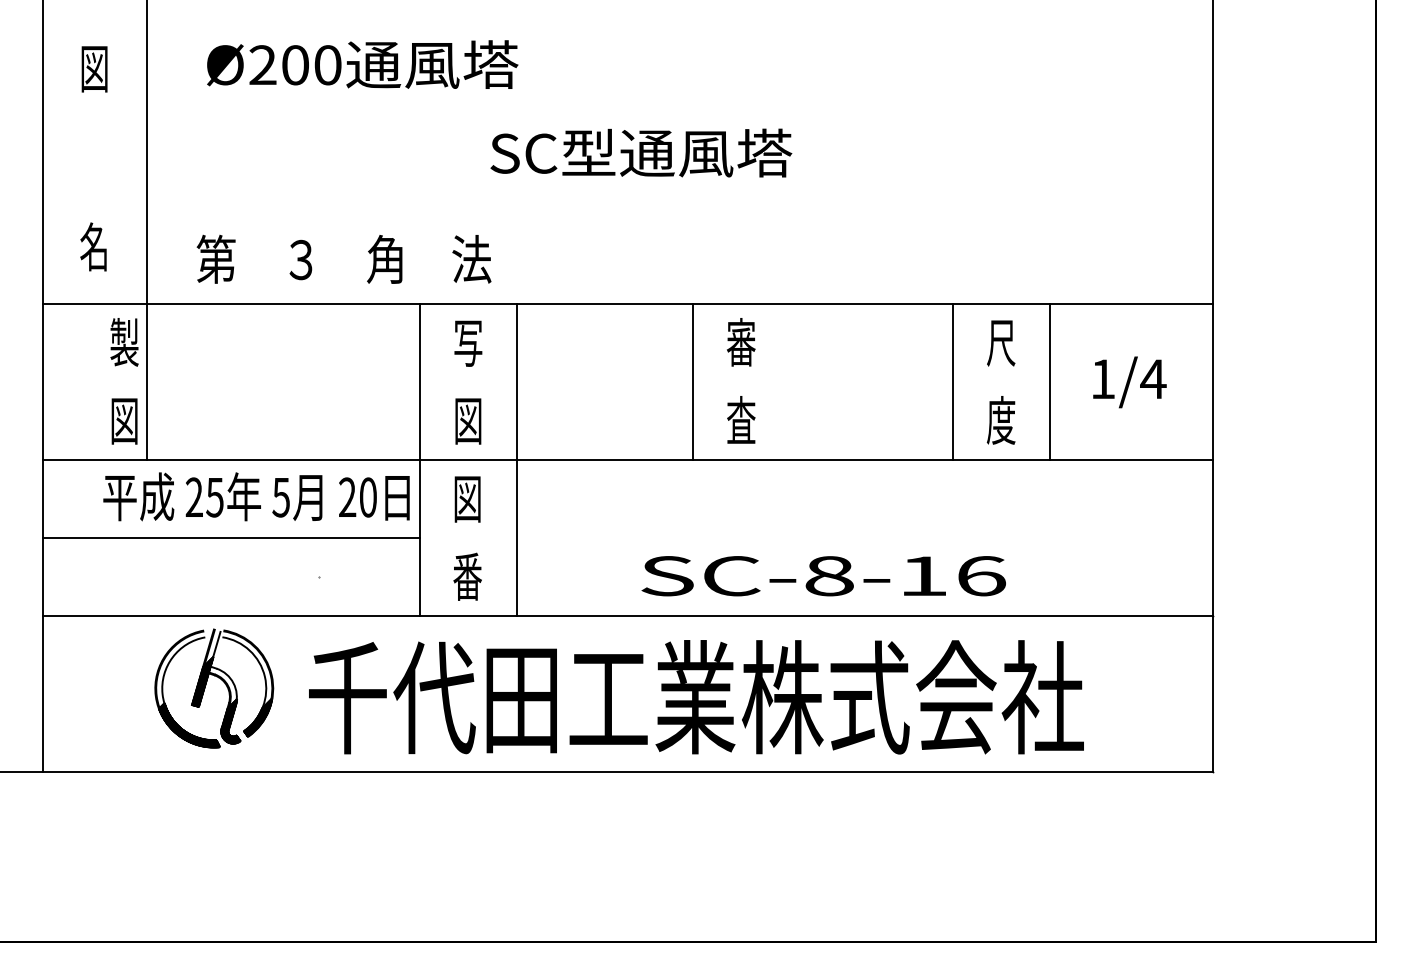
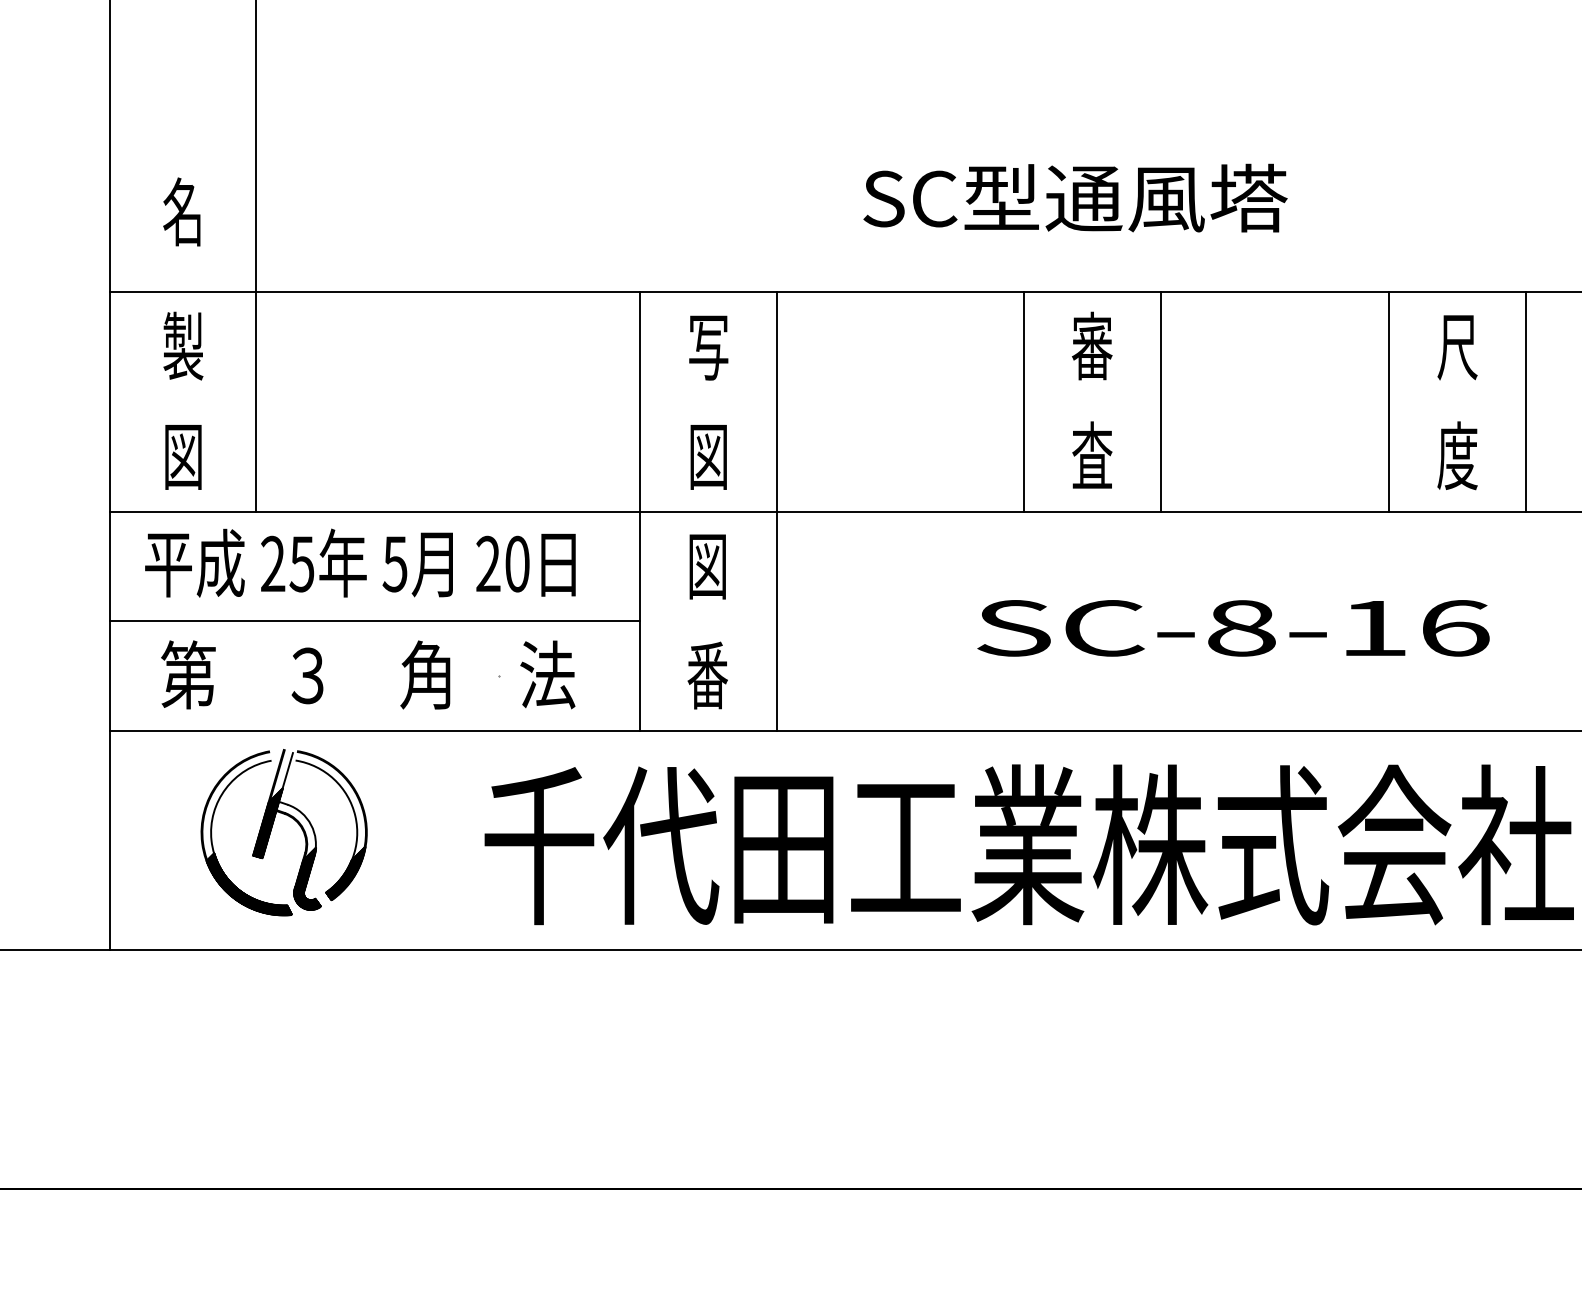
text: (641, 152) -> (1075, 197), moved
text: (343, 258) -> (367, 673), moved
text: (124, 381) -> (183, 401), moved
line: (790, 382) -> (1161, 402), added
text: (256, 496) -> (360, 562), moved
text: (823, 576) -> (1233, 628), moved
part: (206, 685) -> (273, 828), moved

